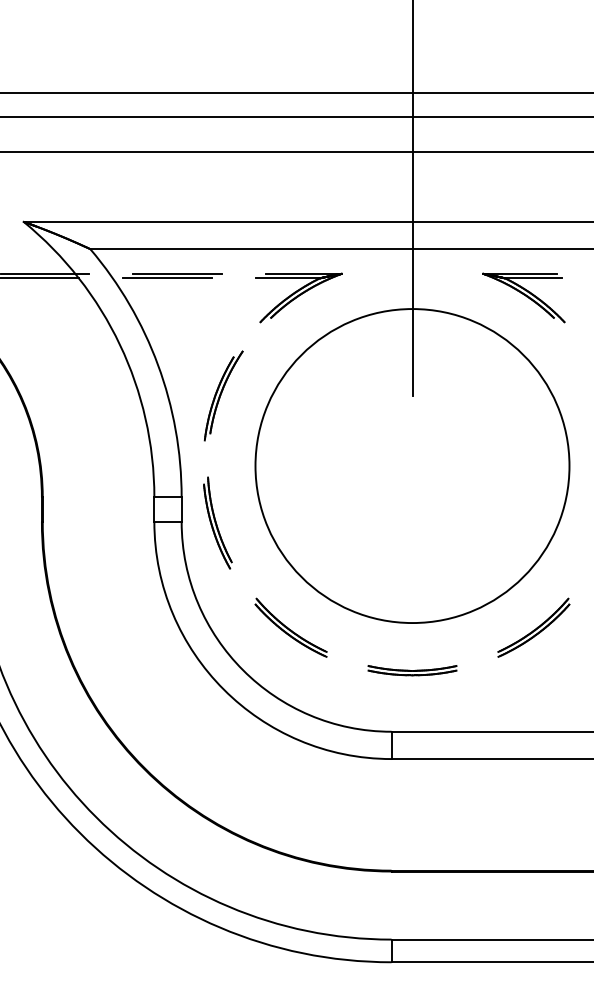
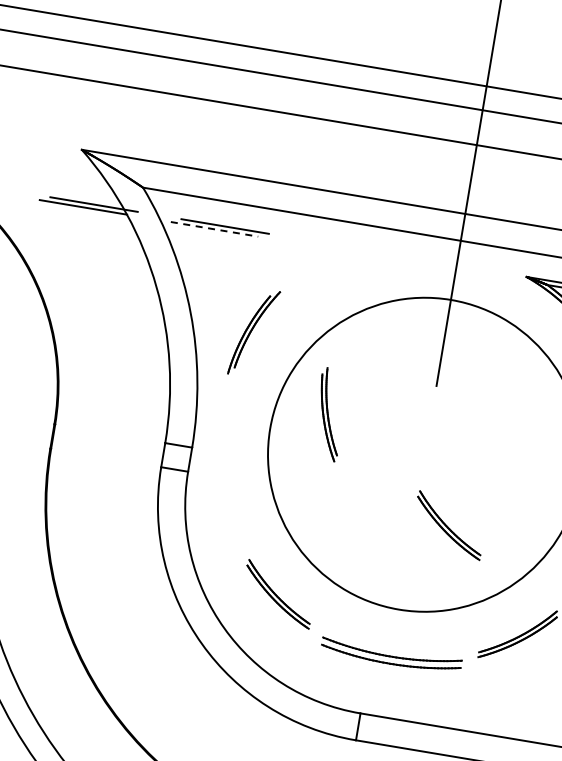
line: (168, 278) -> (215, 229), solid -> dashed
part: (298, 297) -> (340, 269), removed
part: (223, 395) -> (253, 332), moved
part: (217, 522) -> (329, 413), moved
part: (447, 531) -> (448, 525), added
part: (412, 670) -> (391, 656), size x1.6

